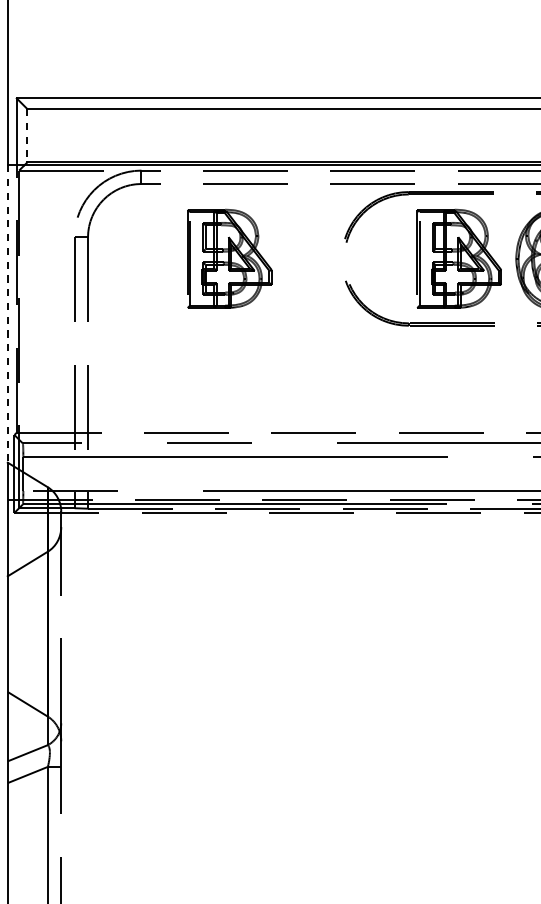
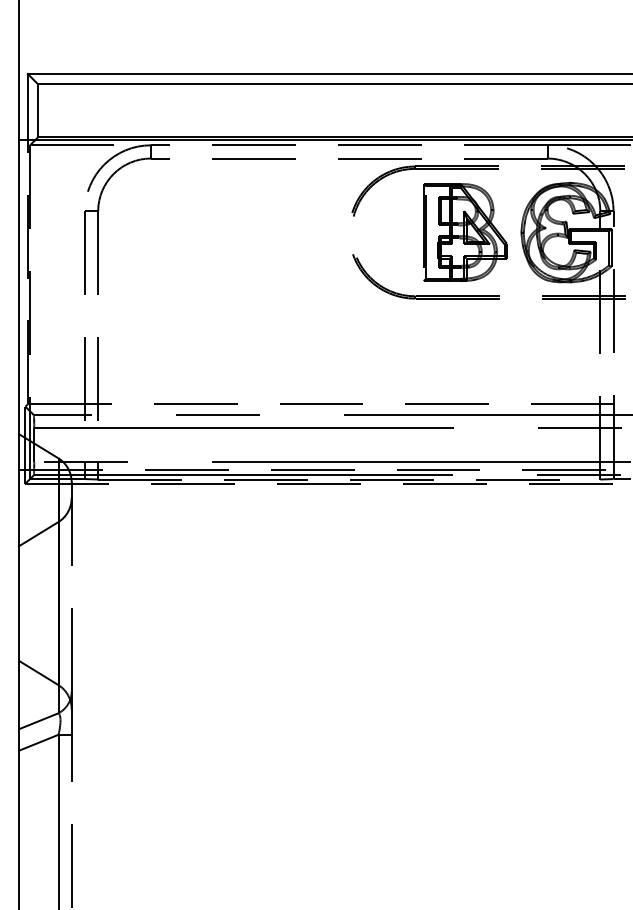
line: (27, 136) -> (38, 111), dashed -> solid
part: (229, 258) -> (238, 232), removed
line: (7, 314) -> (18, 287), dashed -> solid

